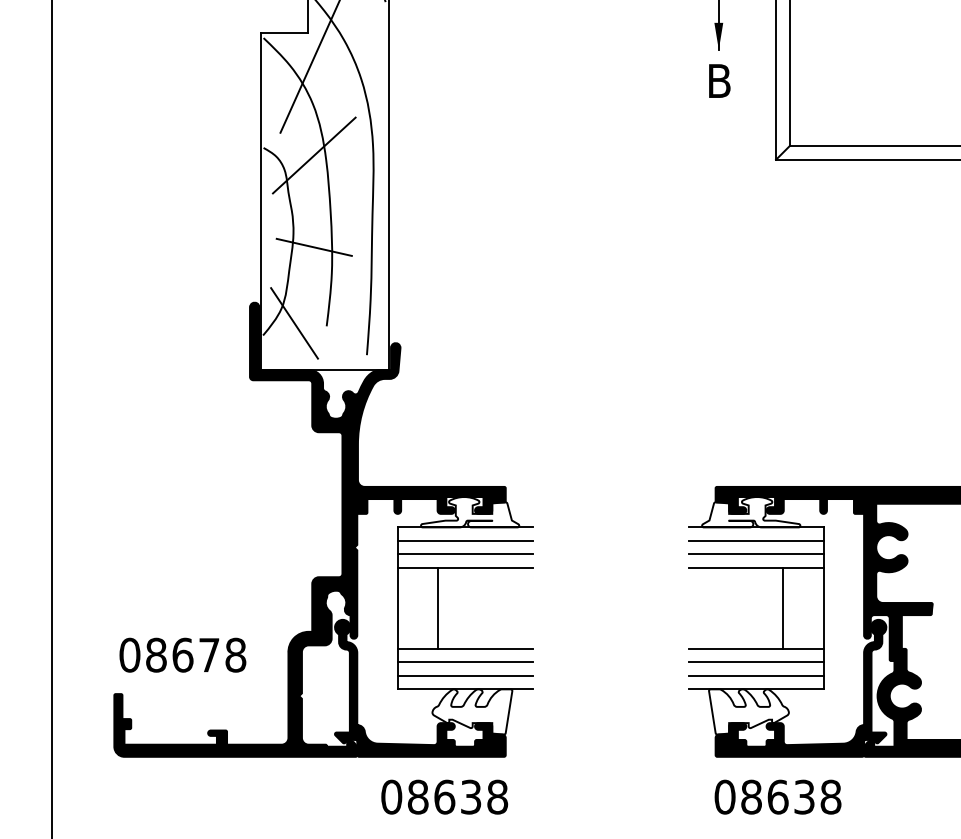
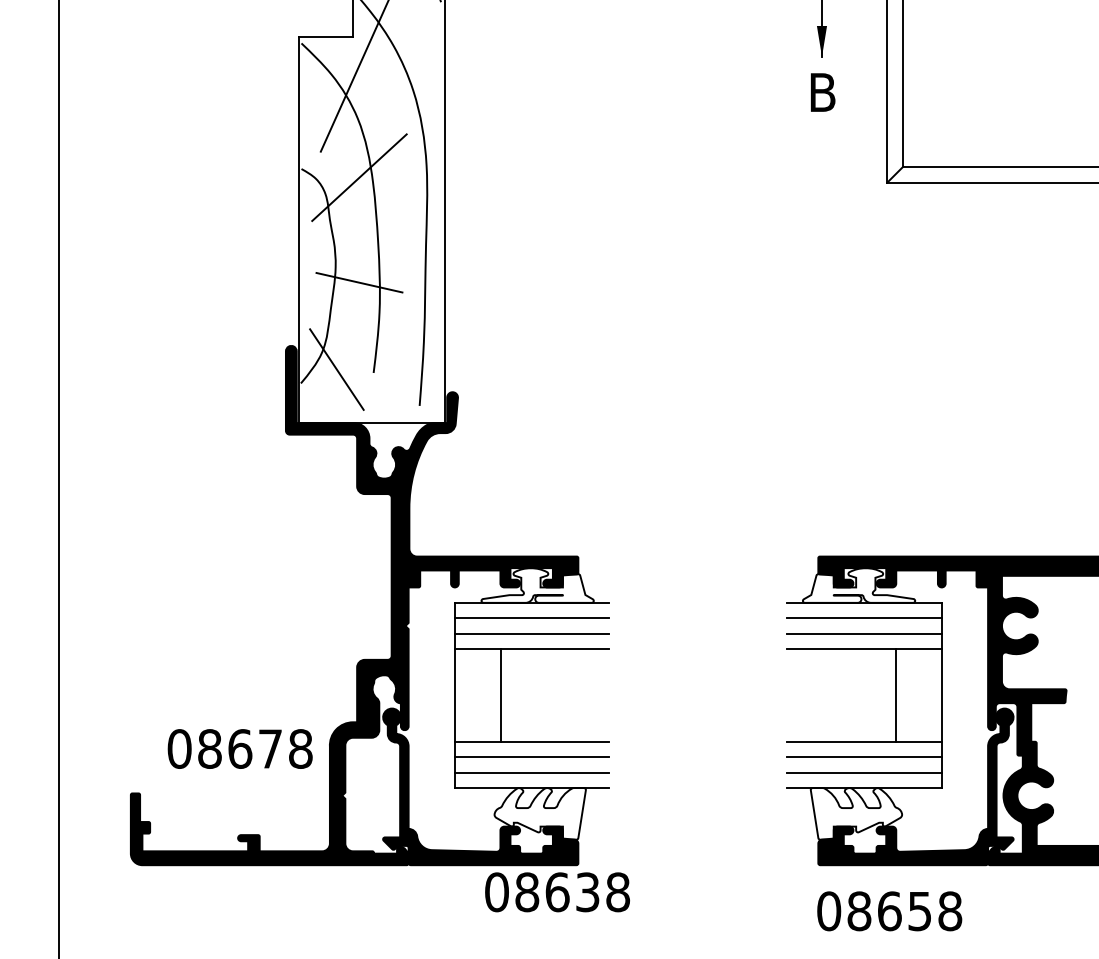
text: (182, 654) -> (239, 748), moved
text: (804, 796) -> (920, 910), 08638 -> 08658
text: (444, 797) -> (557, 892), moved

